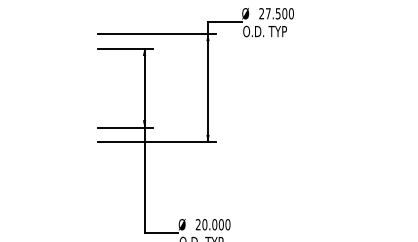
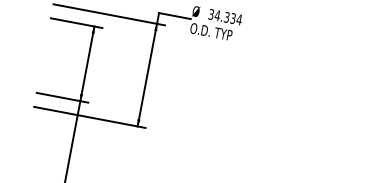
text: (276, 13) -> (225, 16), 27.500 -> 34.334

